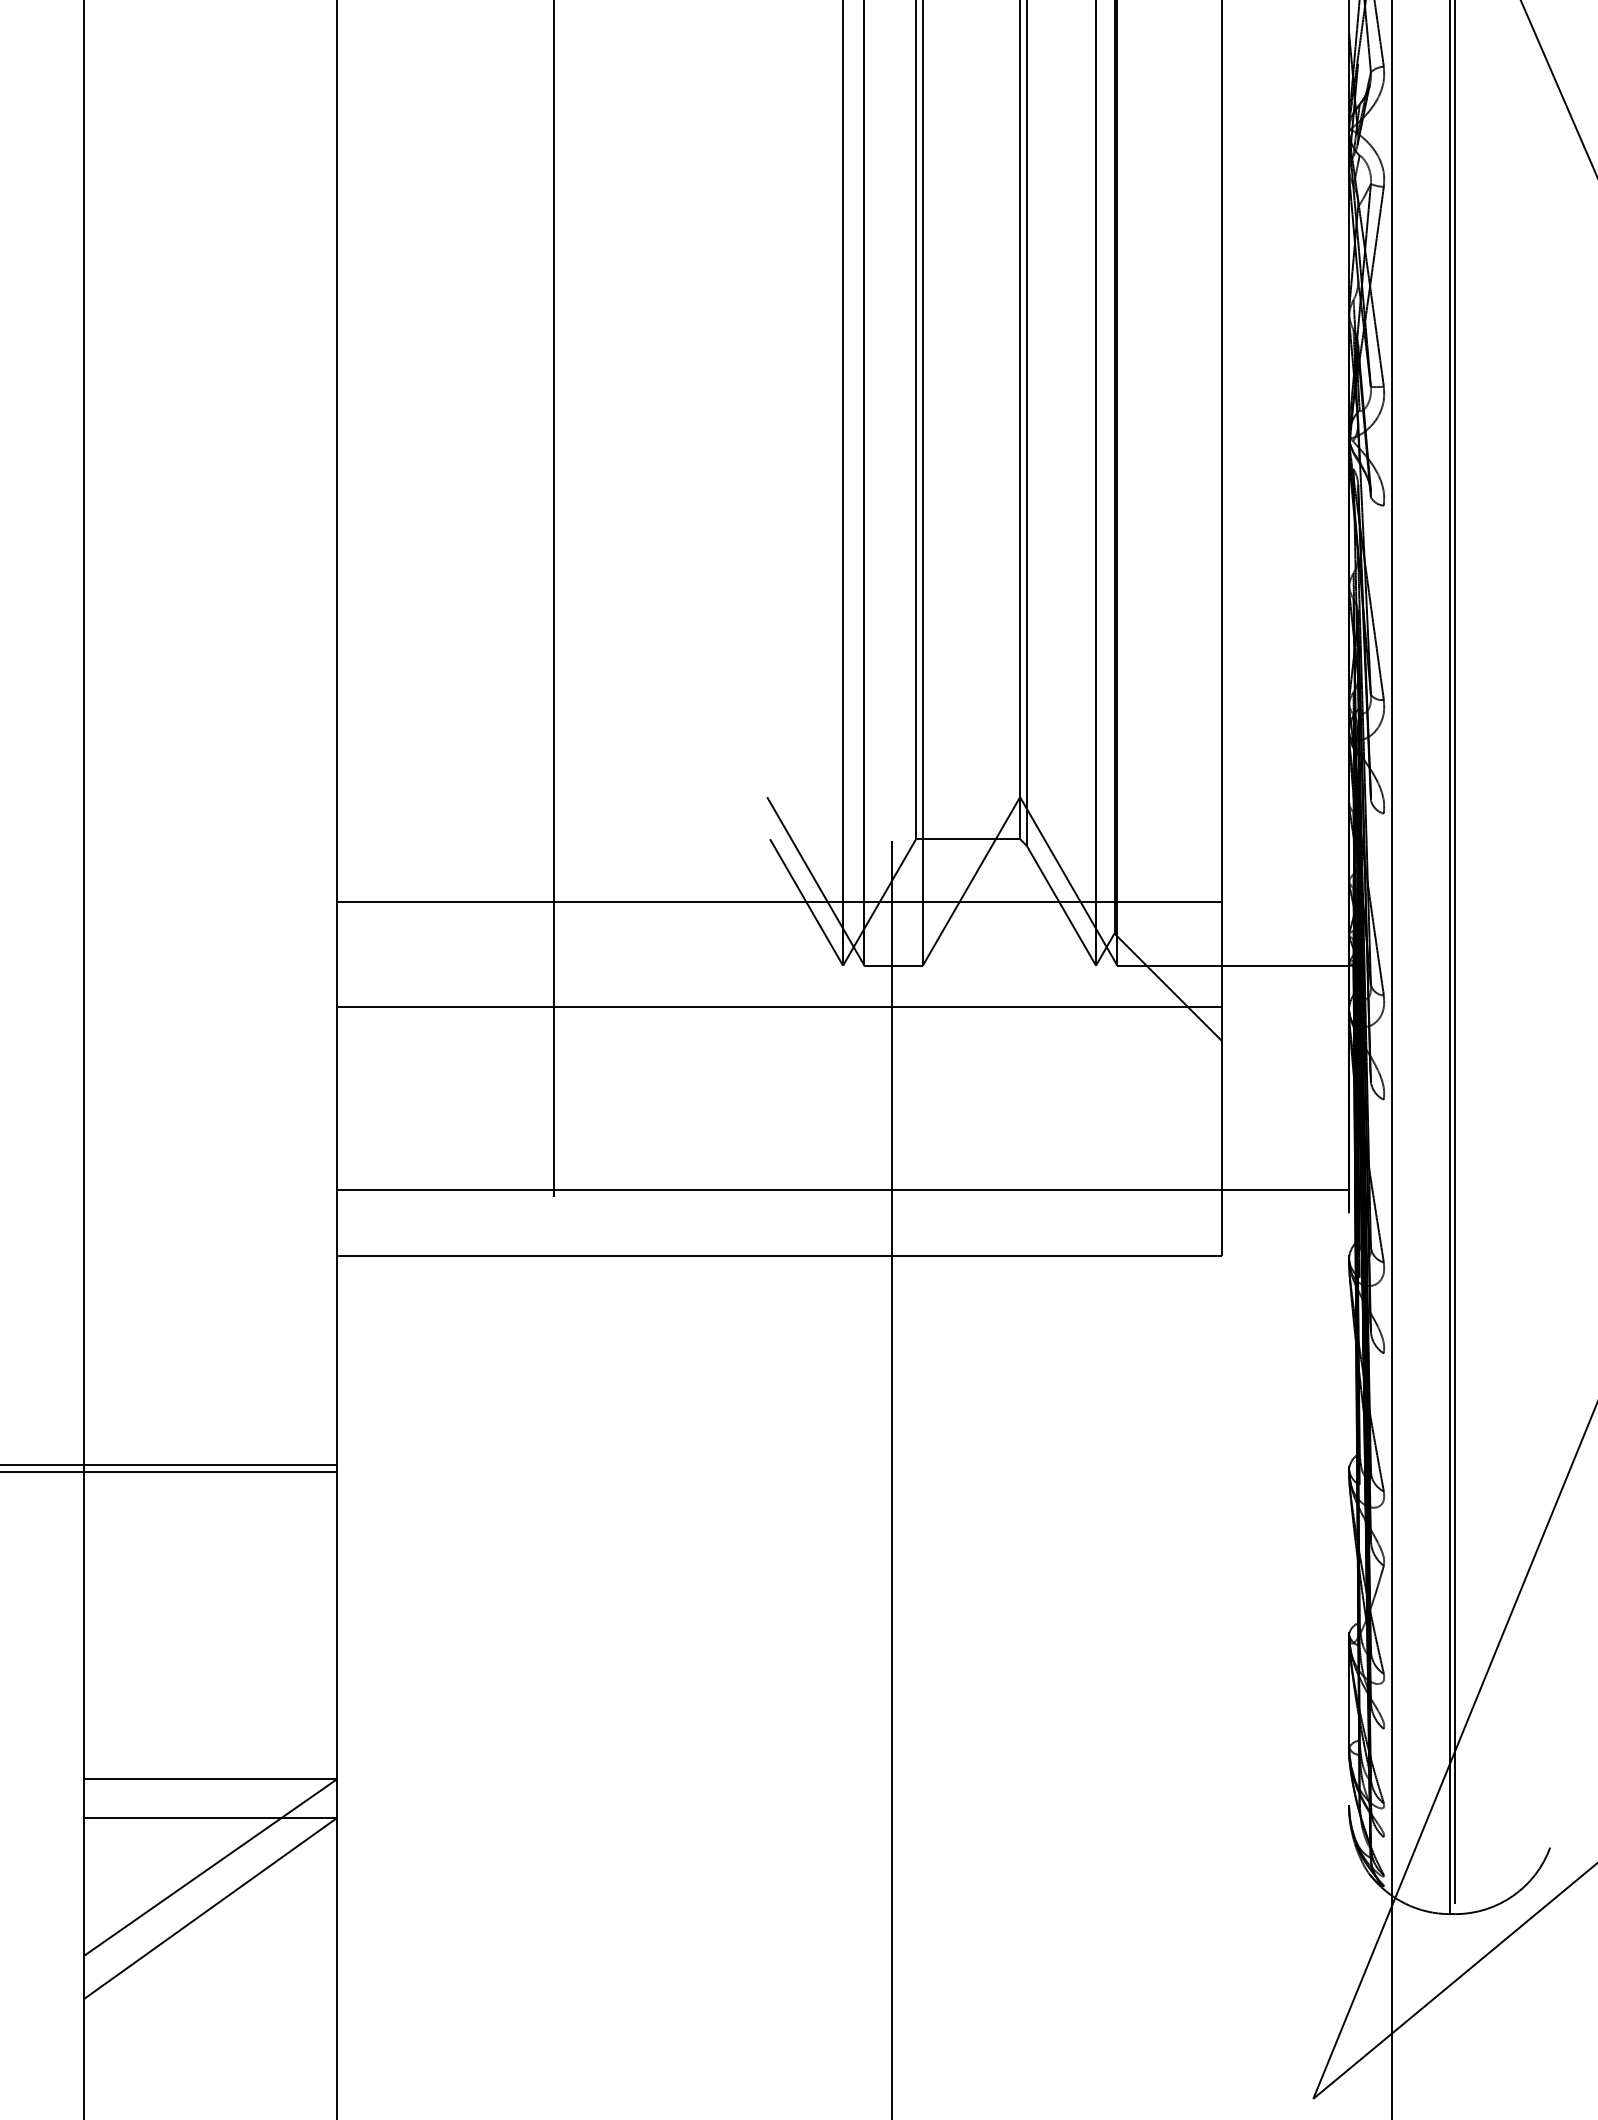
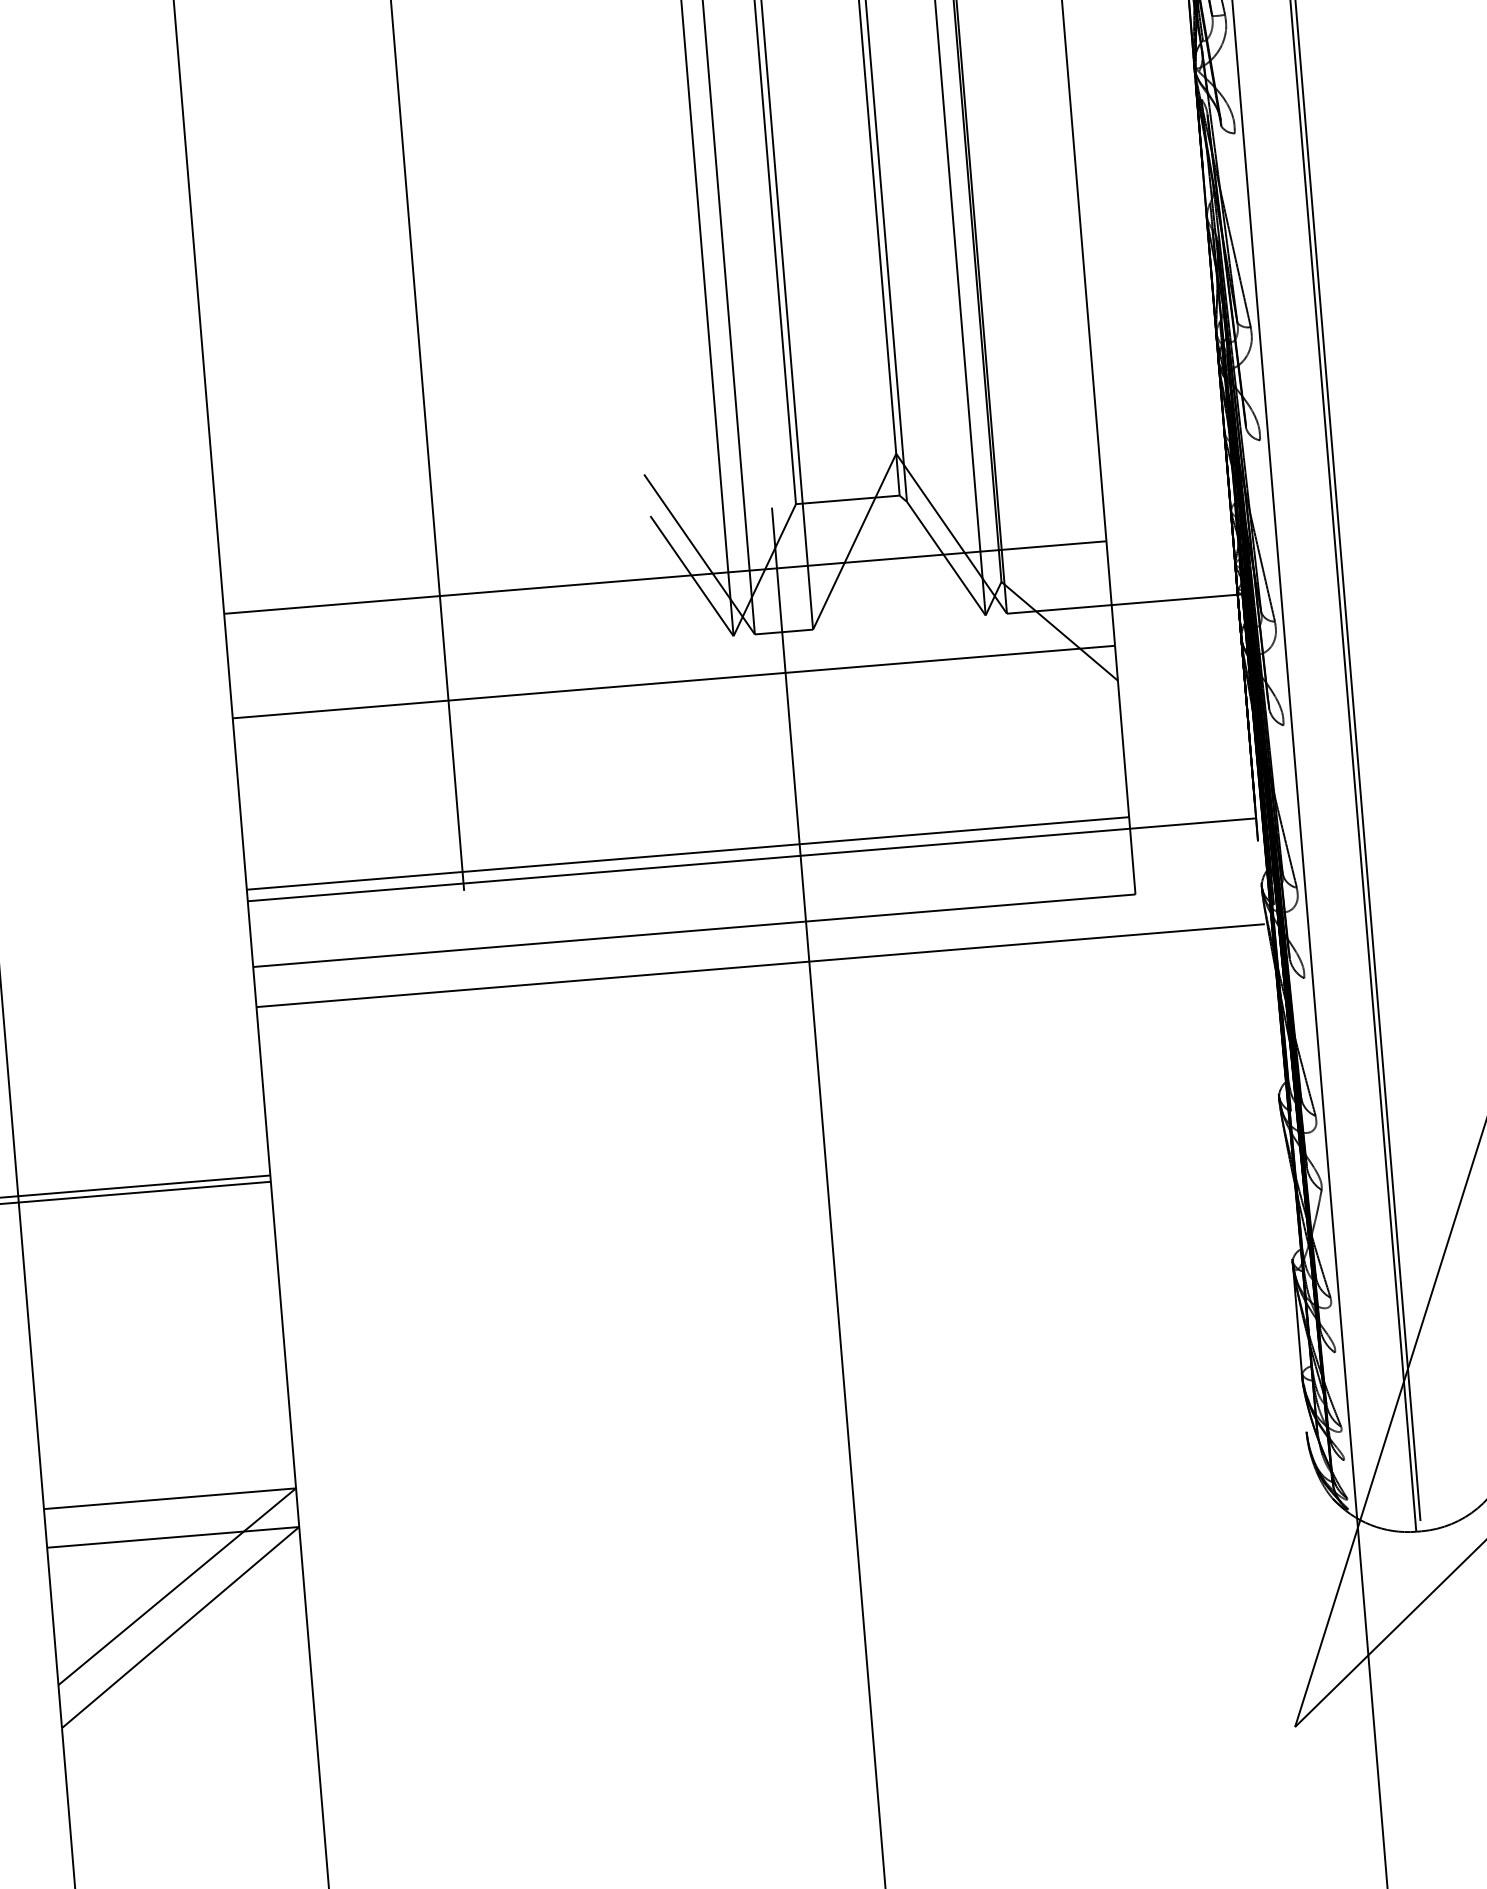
line: (779, 1178) -> (687, 853), added
line: (842, 1296) -> (760, 965), added

